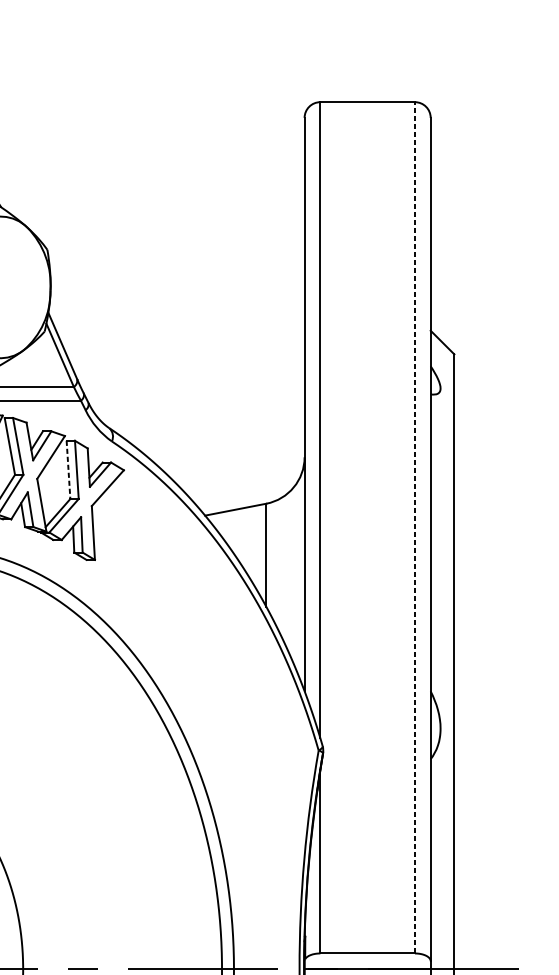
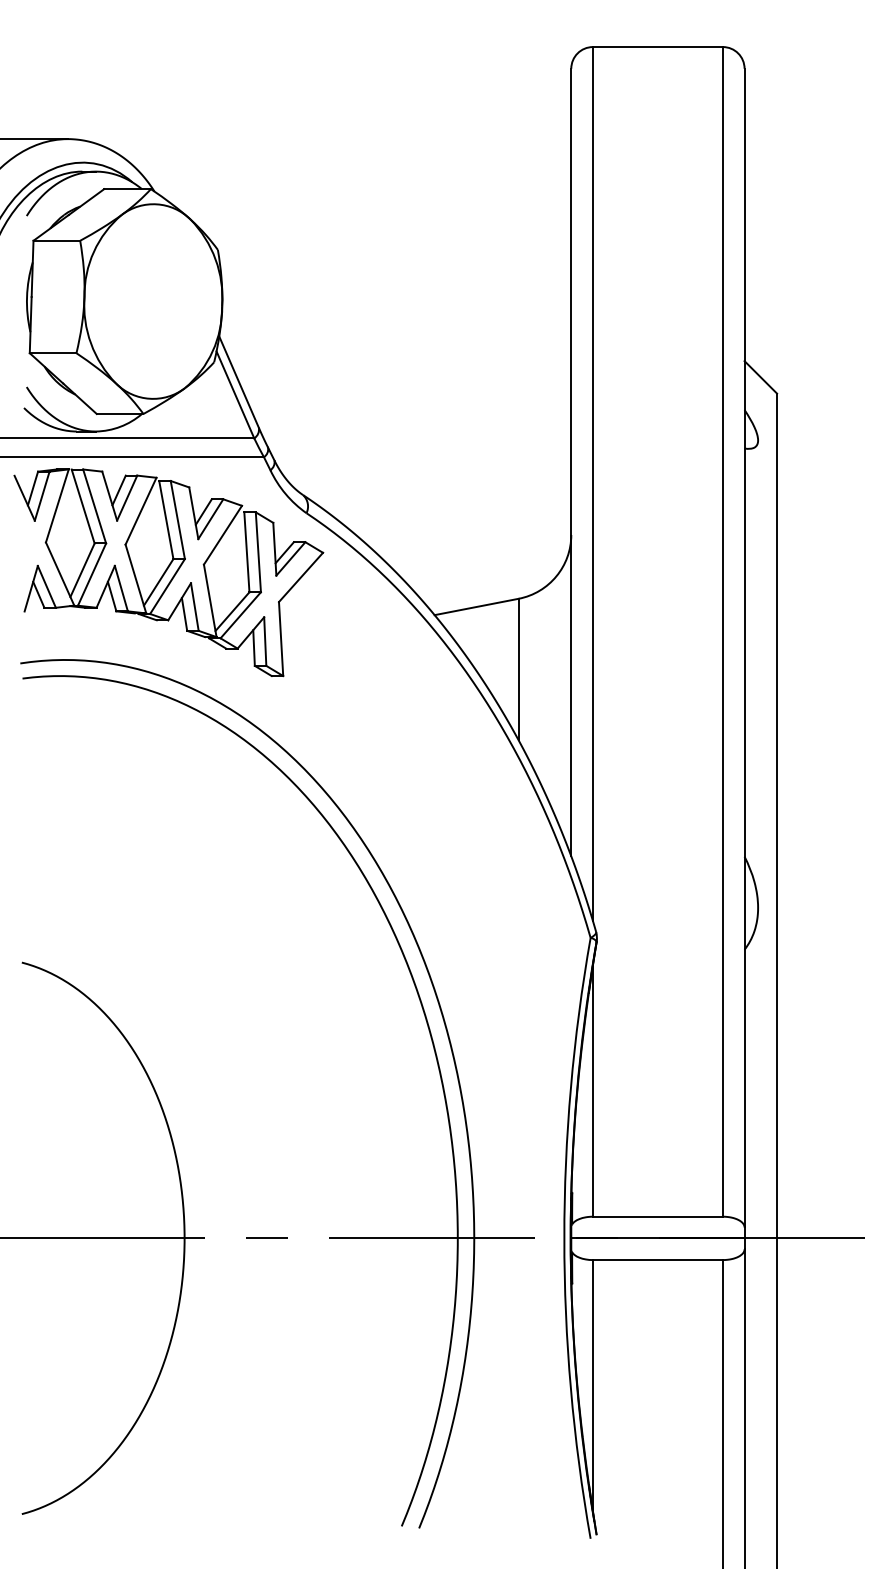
line: (68, 470) -> (246, 552), dashed -> solid
line: (414, 527) -> (722, 631), dashed -> solid

